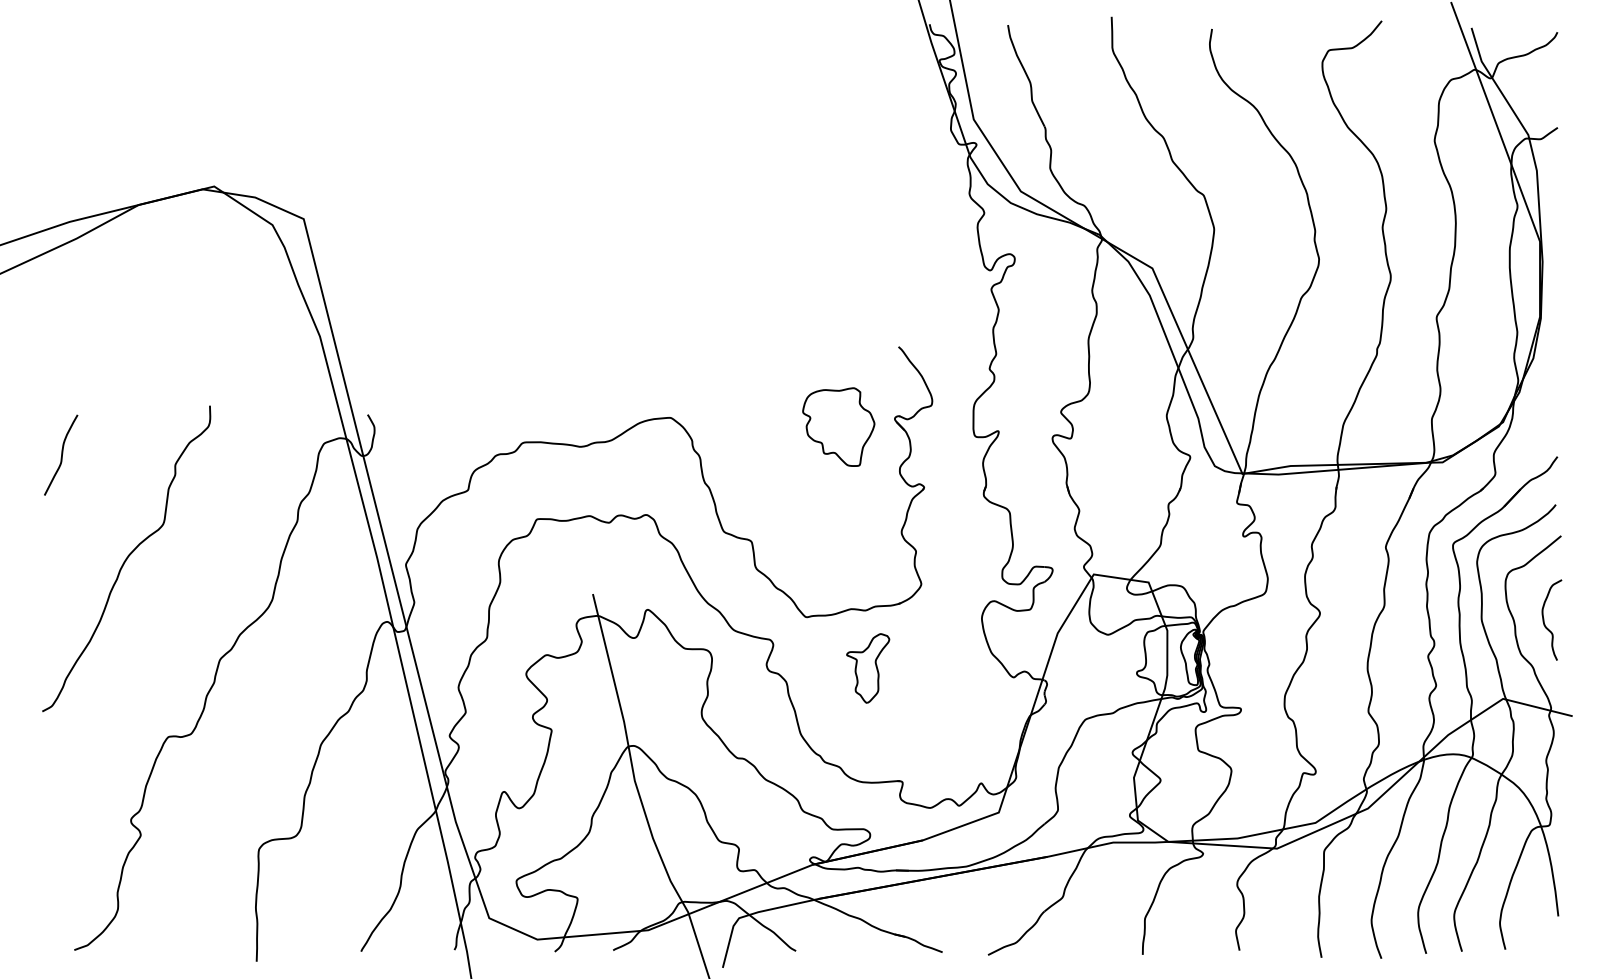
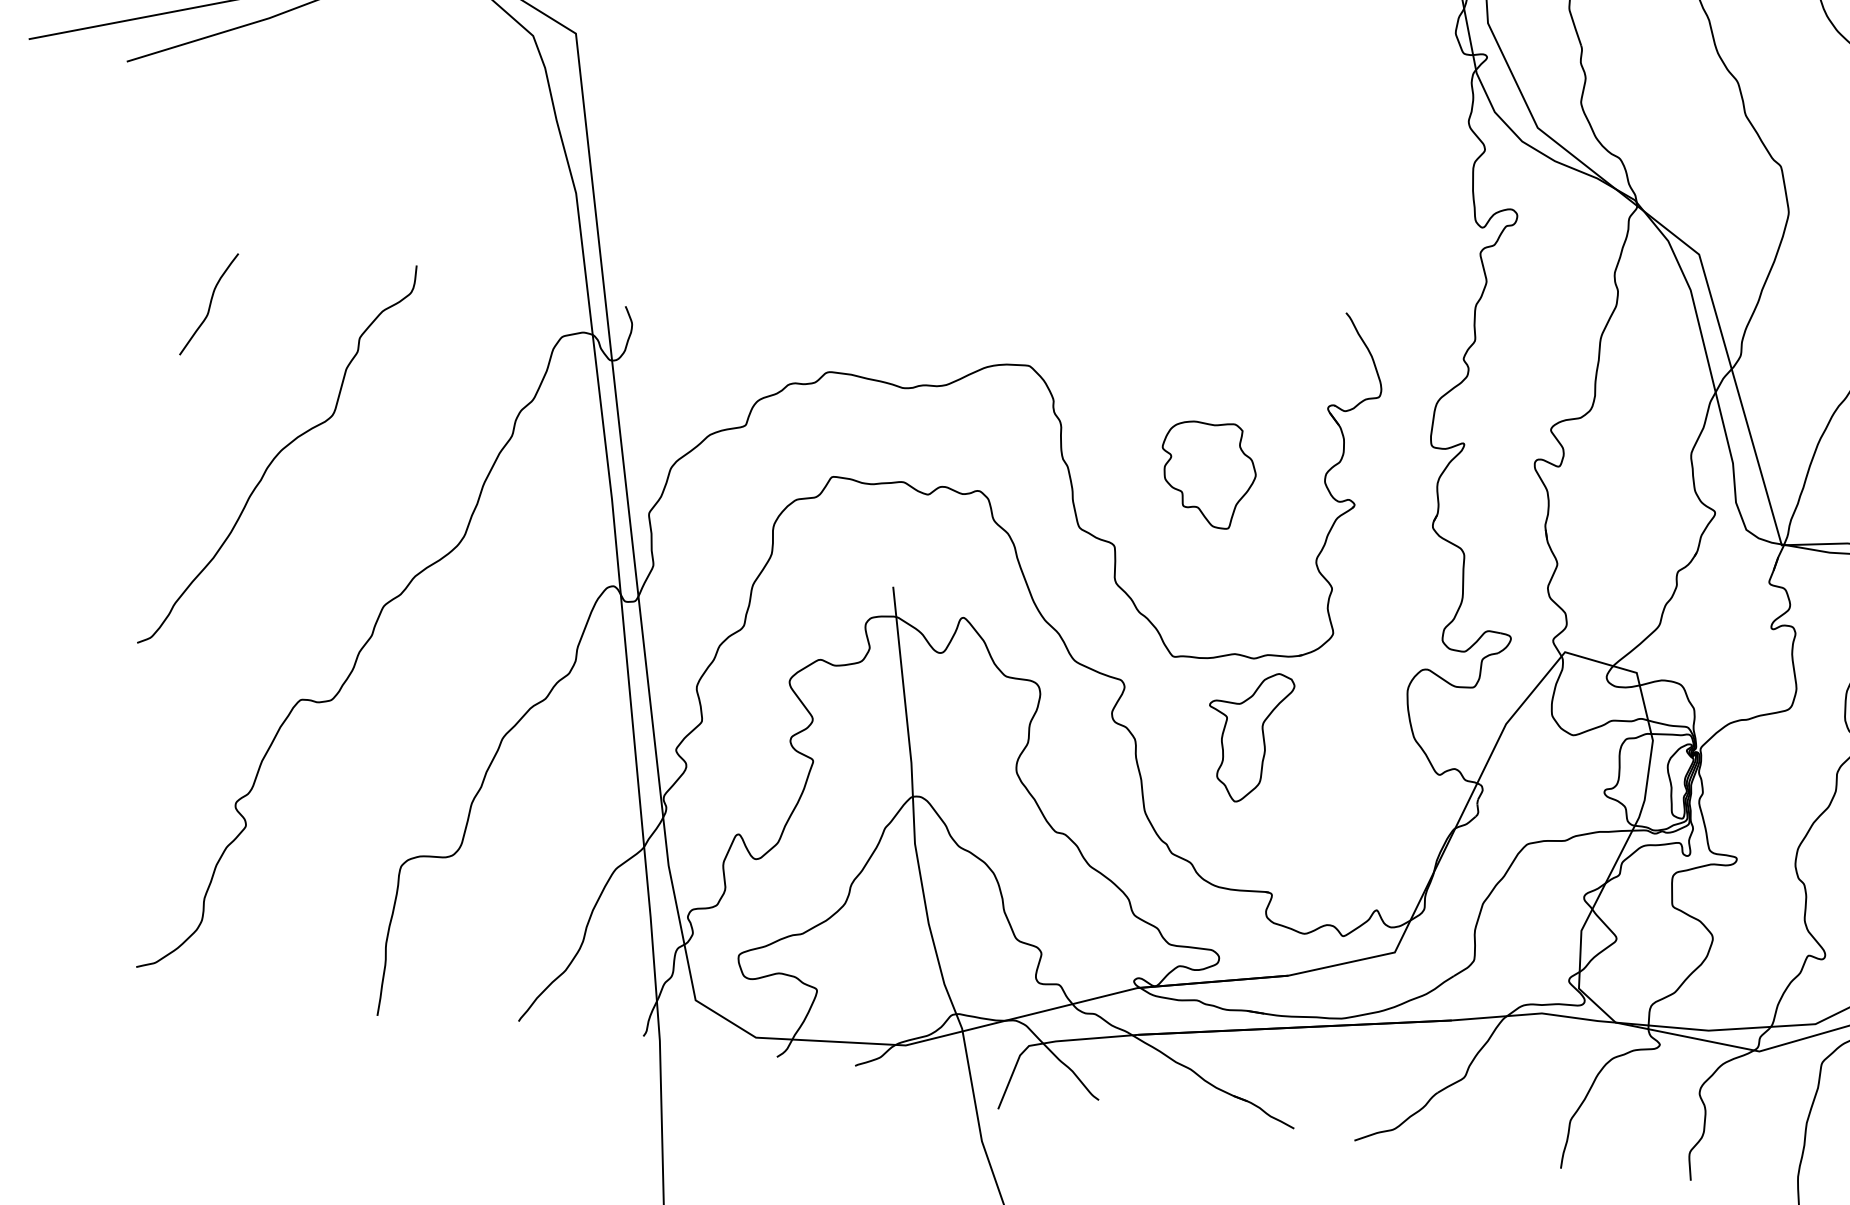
part: (838, 426) -> (1207, 472), moved
part: (868, 668) -> (1247, 736), size x1.43

